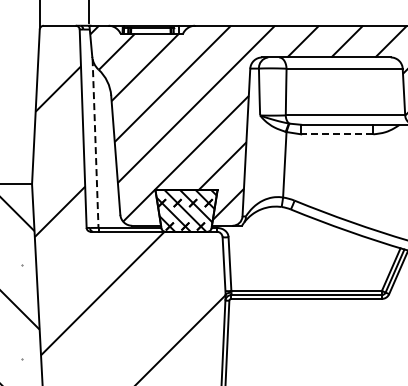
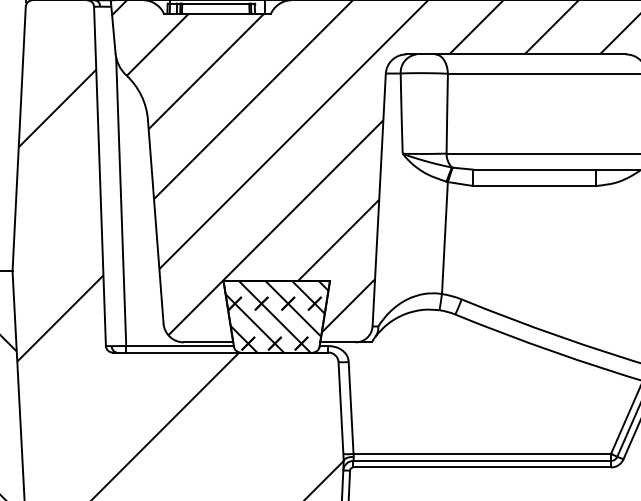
line: (336, 134) -> (533, 186), dashed -> solid
line: (95, 144) -> (121, 203), dashed -> solid

